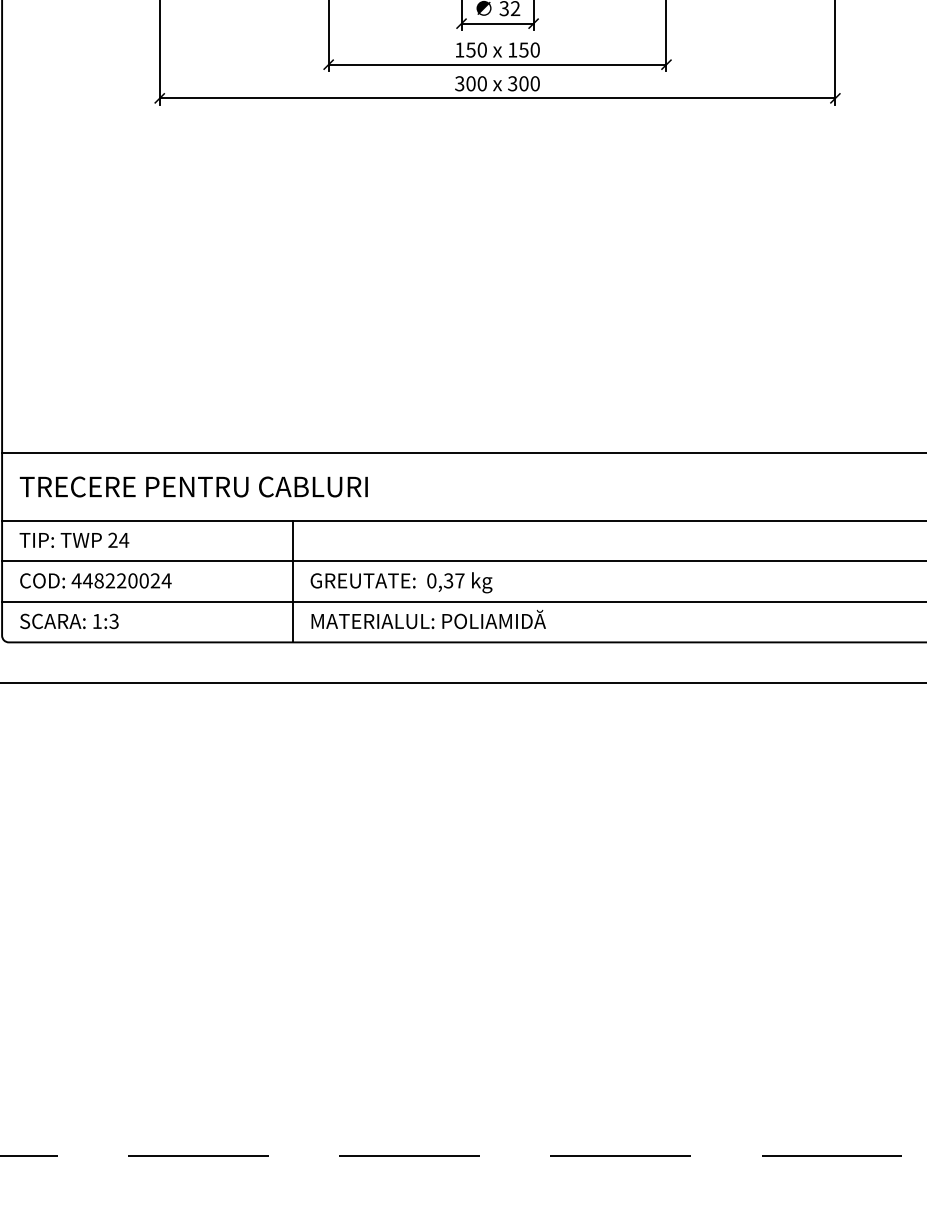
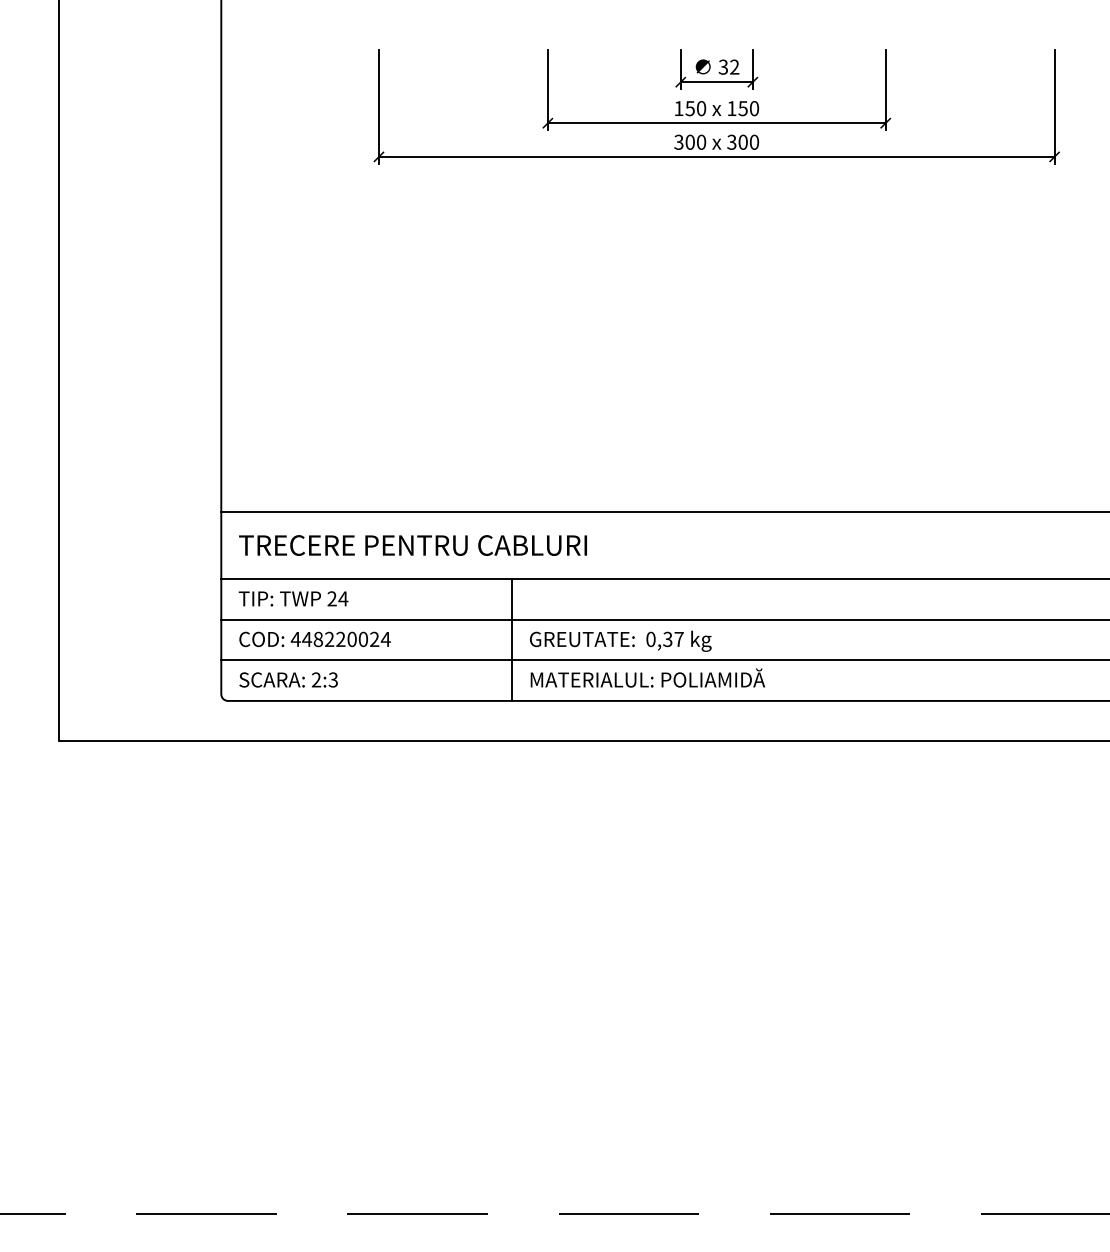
text: (97, 620) -> (316, 679), 1:3 -> 2:3

